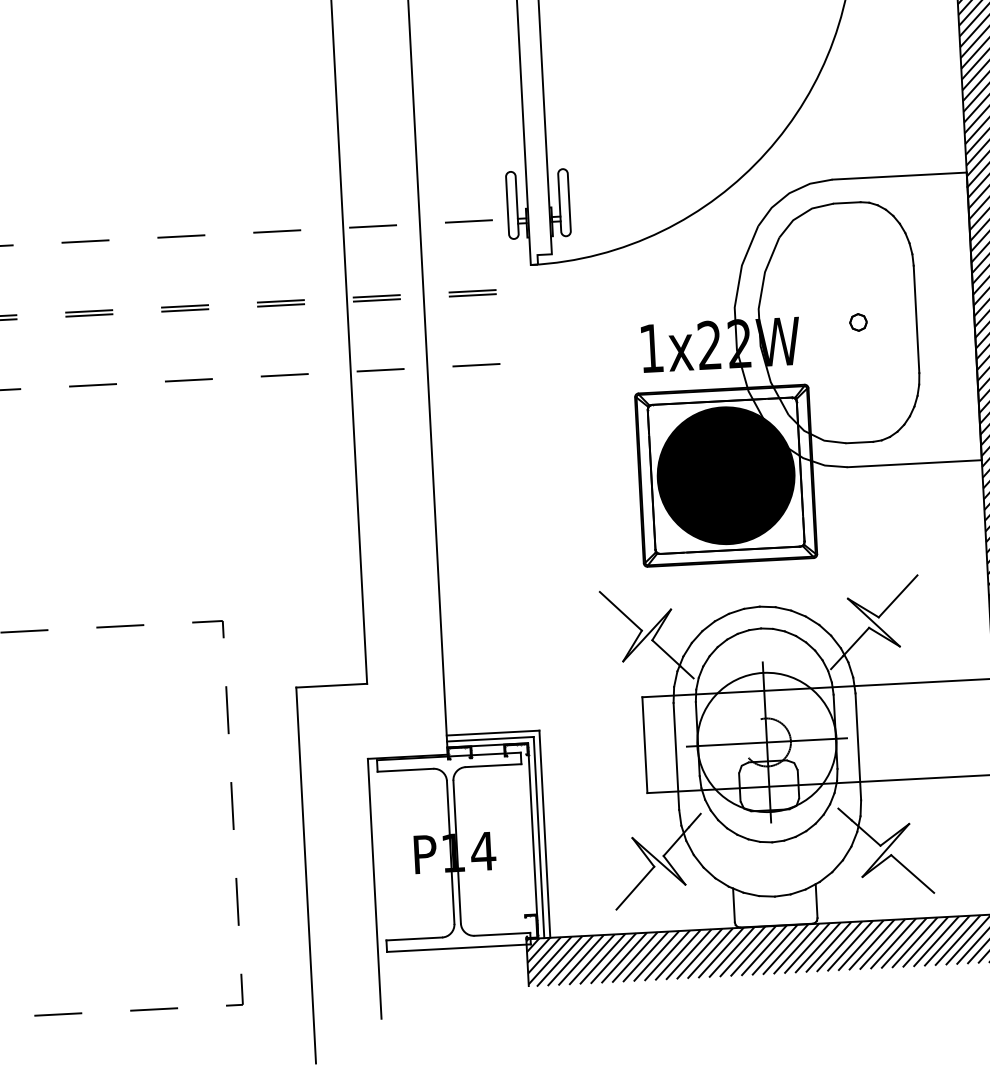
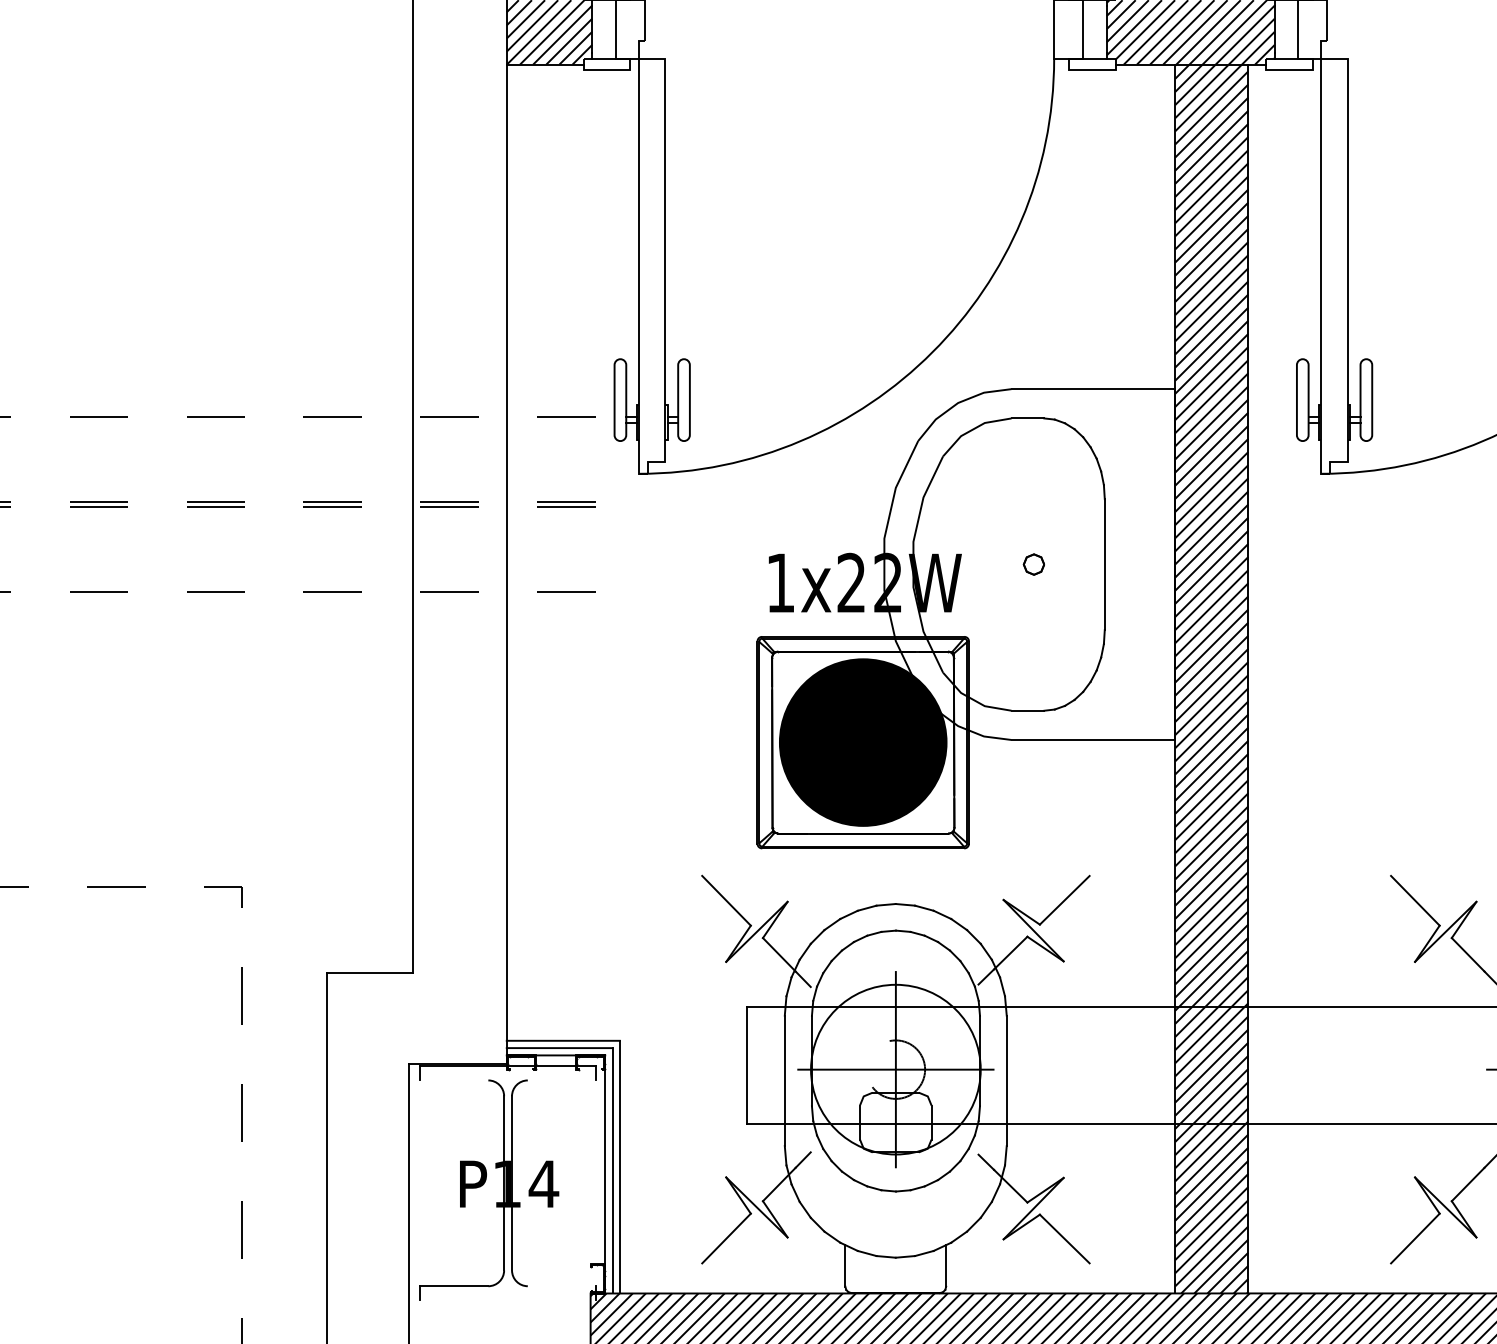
line: (493, 765) -> (561, 1080), removed
line: (405, 770) -> (454, 1080), removed
line: (502, 934) -> (561, 1286), removed
line: (458, 948) -> (507, 1300), removed

